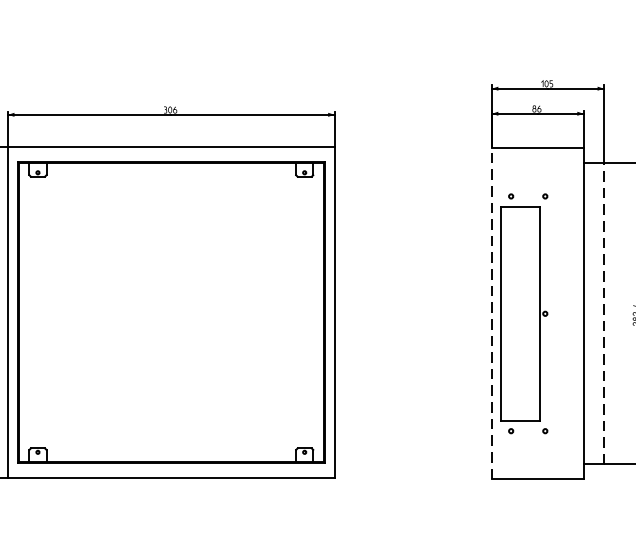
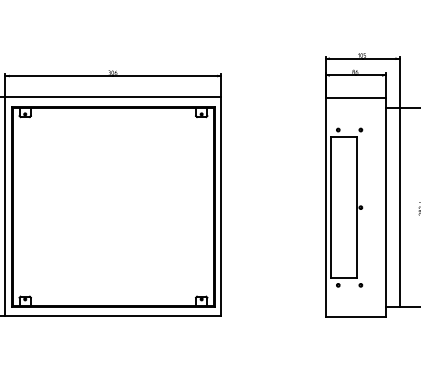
line: (491, 313) -> (325, 207), dashed -> solid
line: (603, 313) -> (399, 207), dashed -> solid

